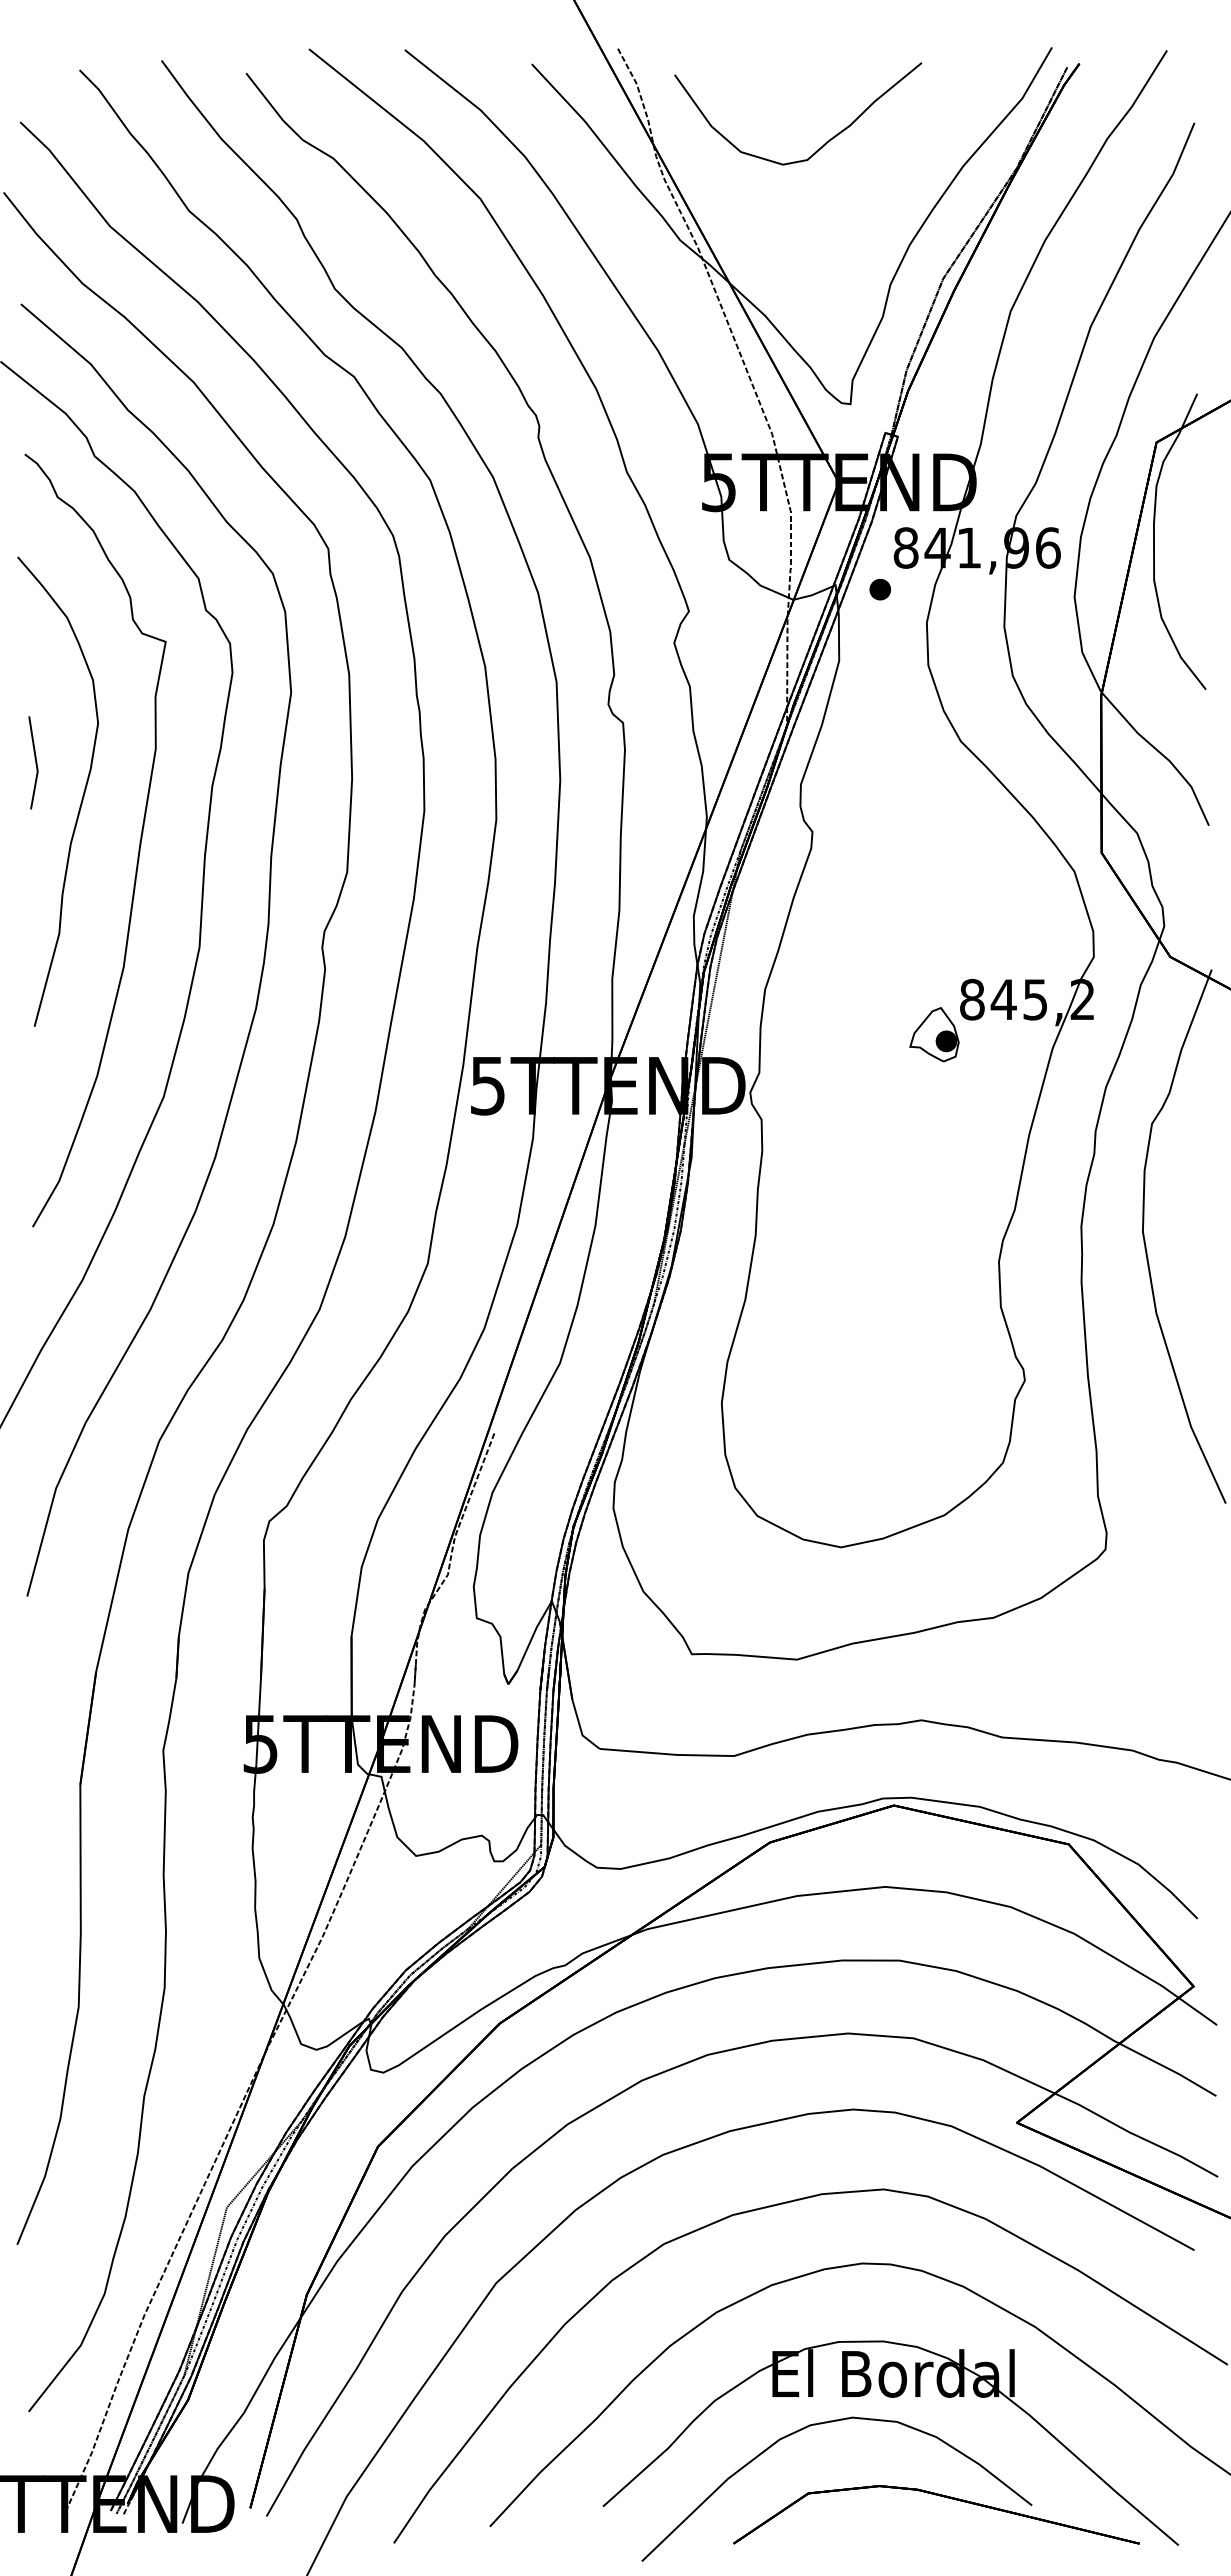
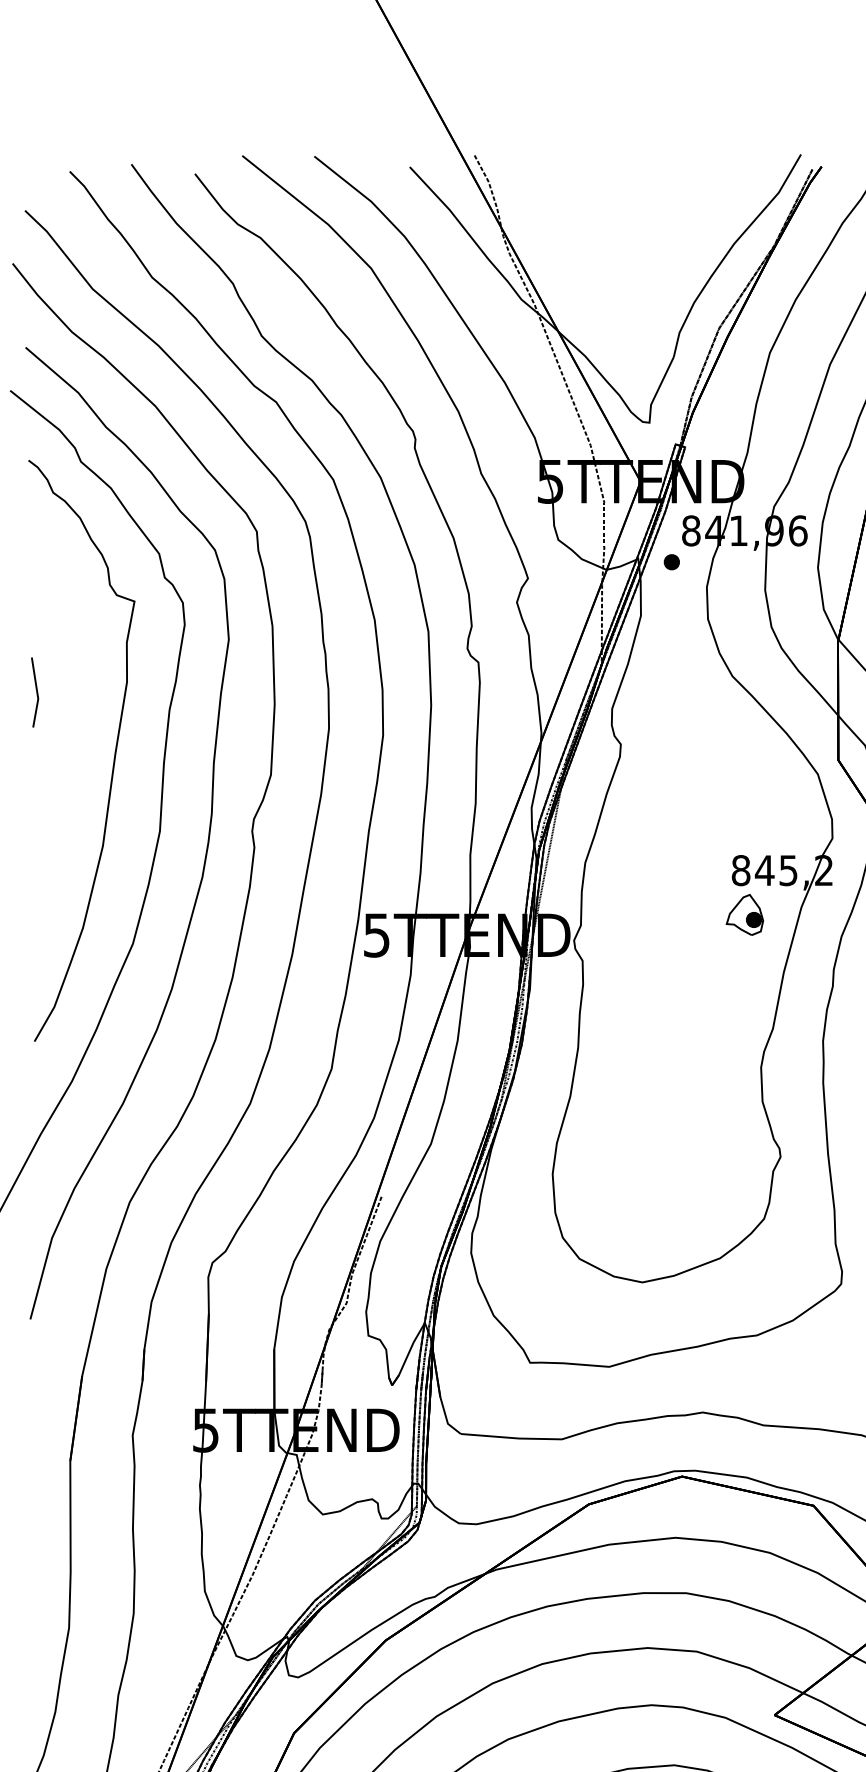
curve: (826, 141) -> (631, 225), removed
curve: (81, 799) -> (71, 720), removed
part: (934, 1034) -> (744, 914), moved

